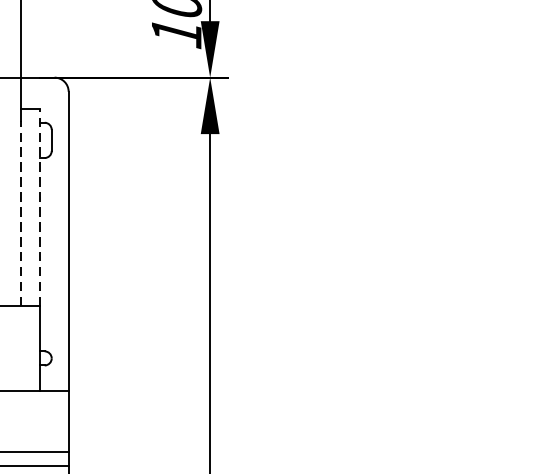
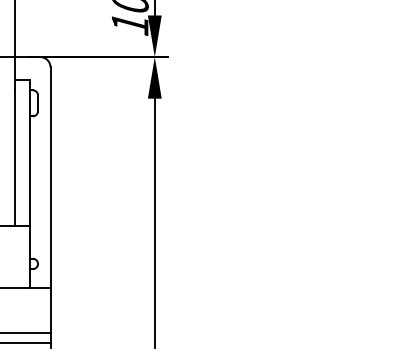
line: (40, 207) -> (29, 152), dashed -> solid
line: (21, 212) -> (15, 156), dashed -> solid

